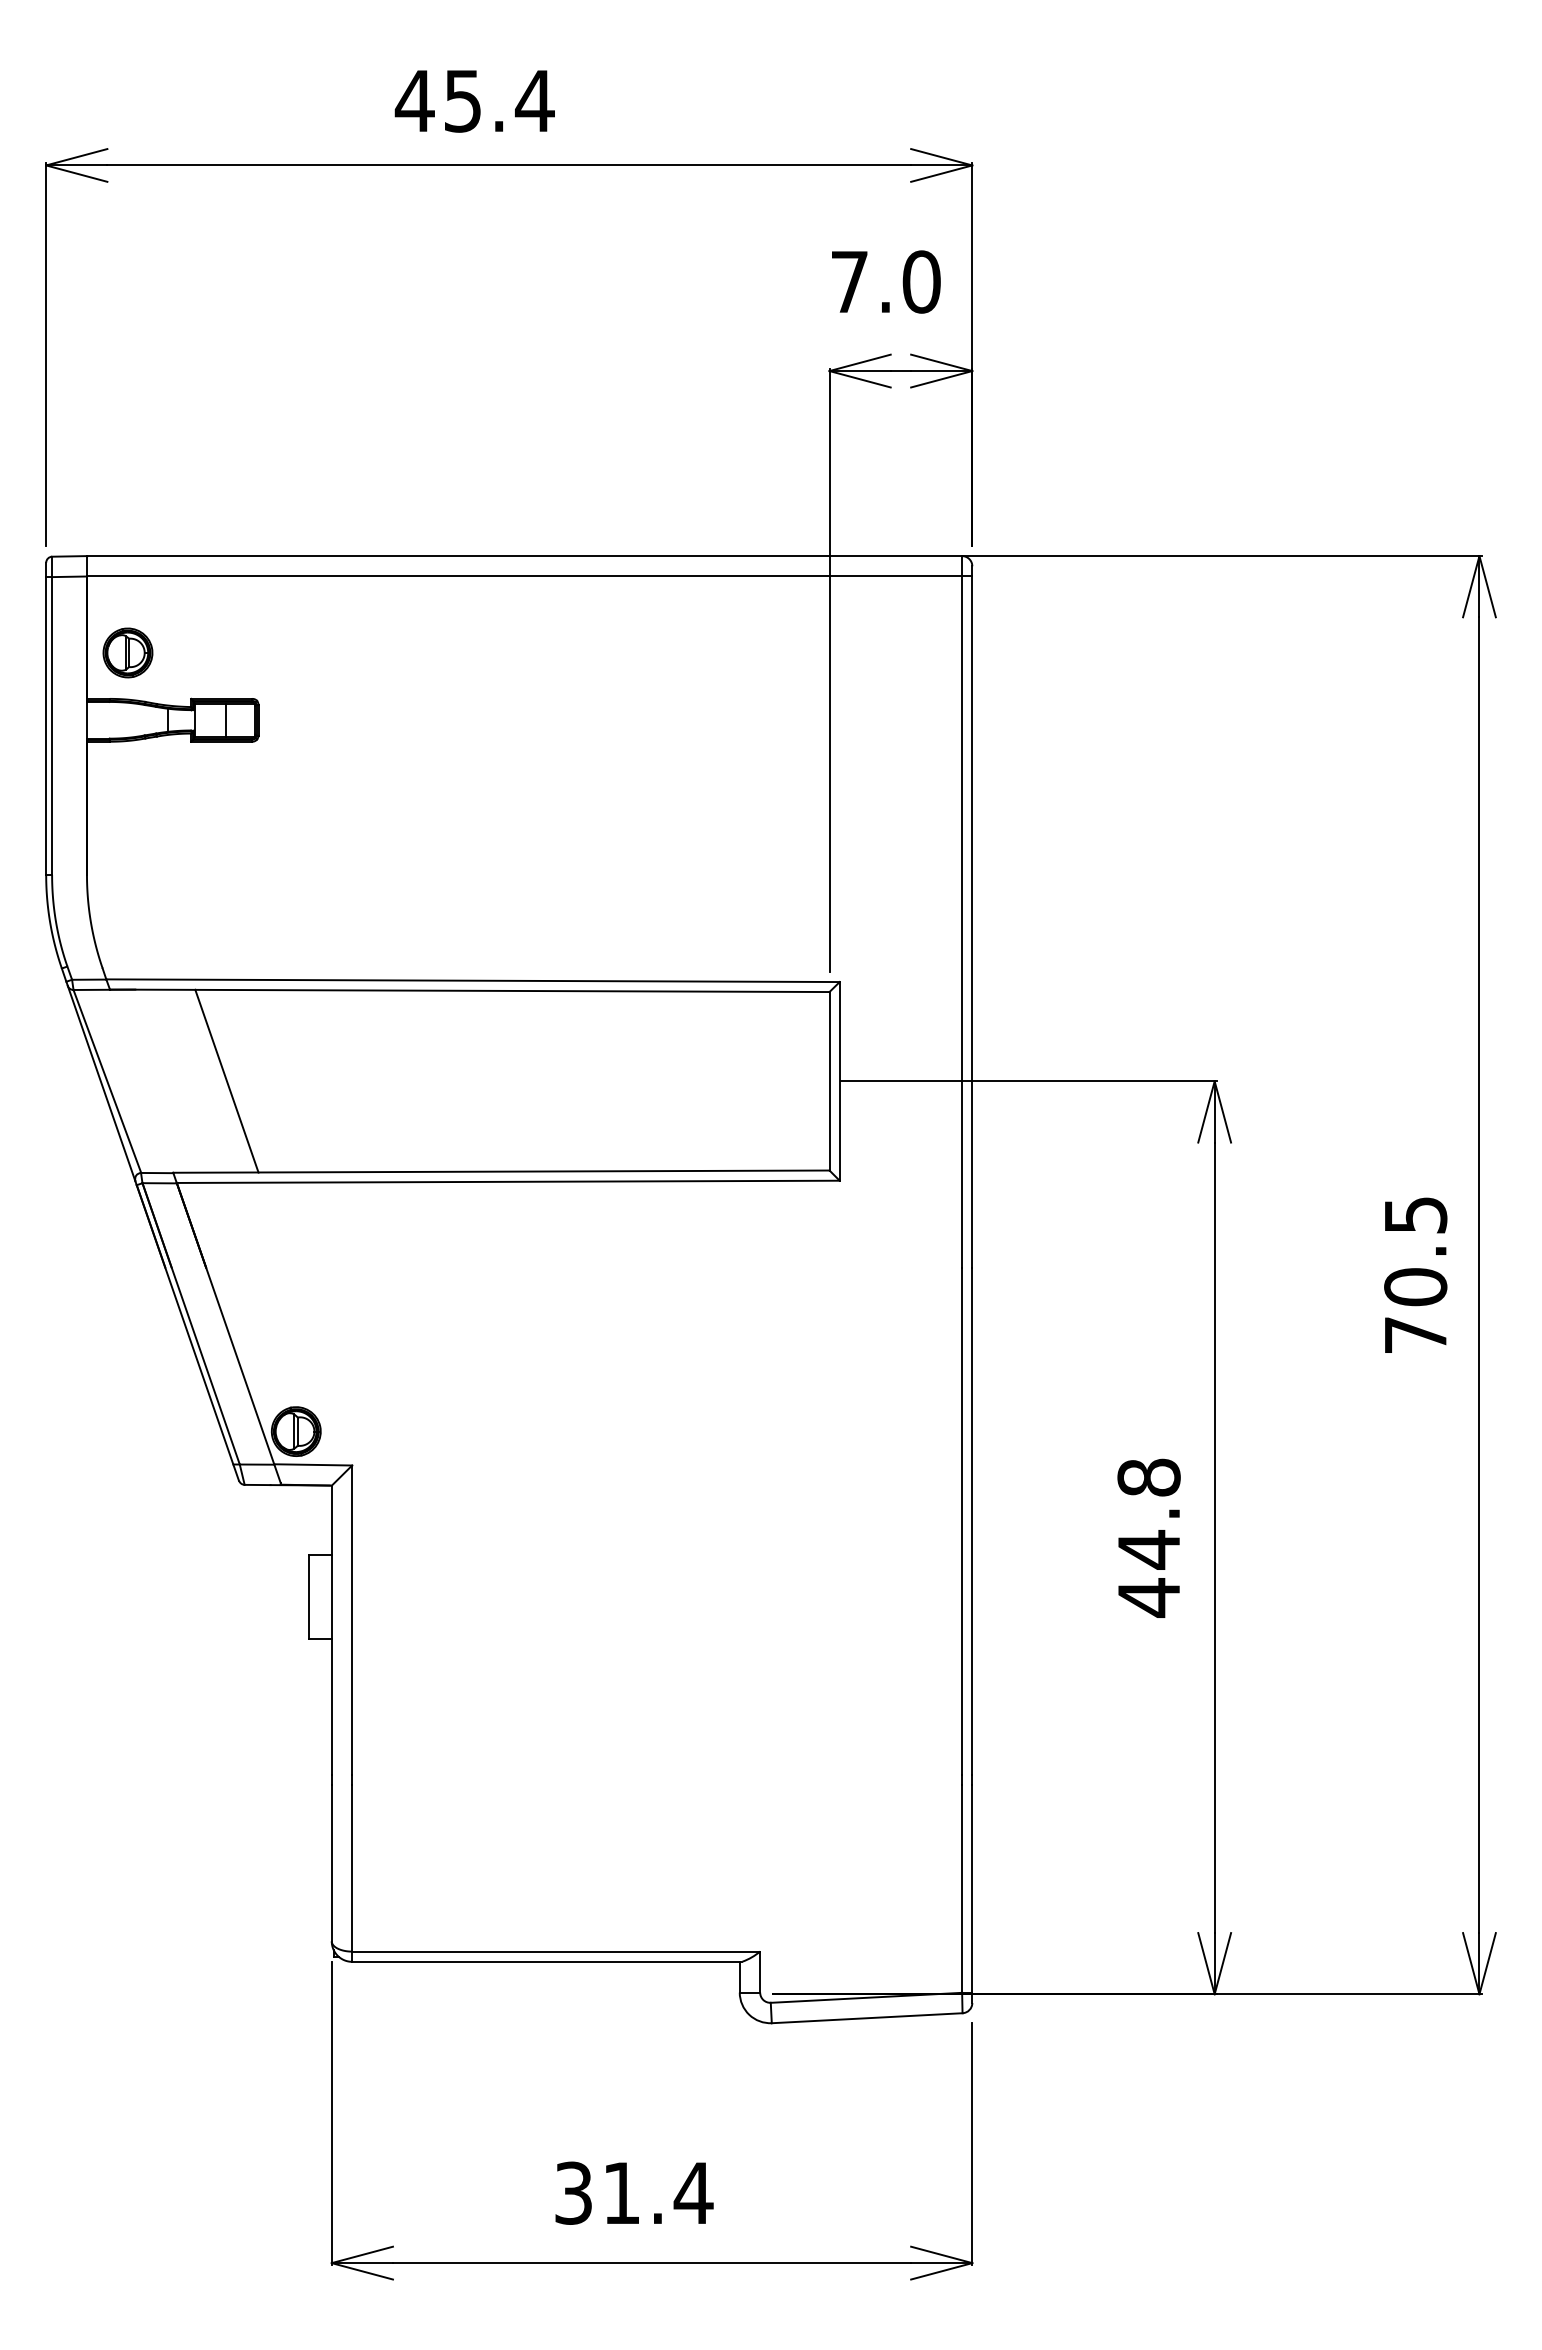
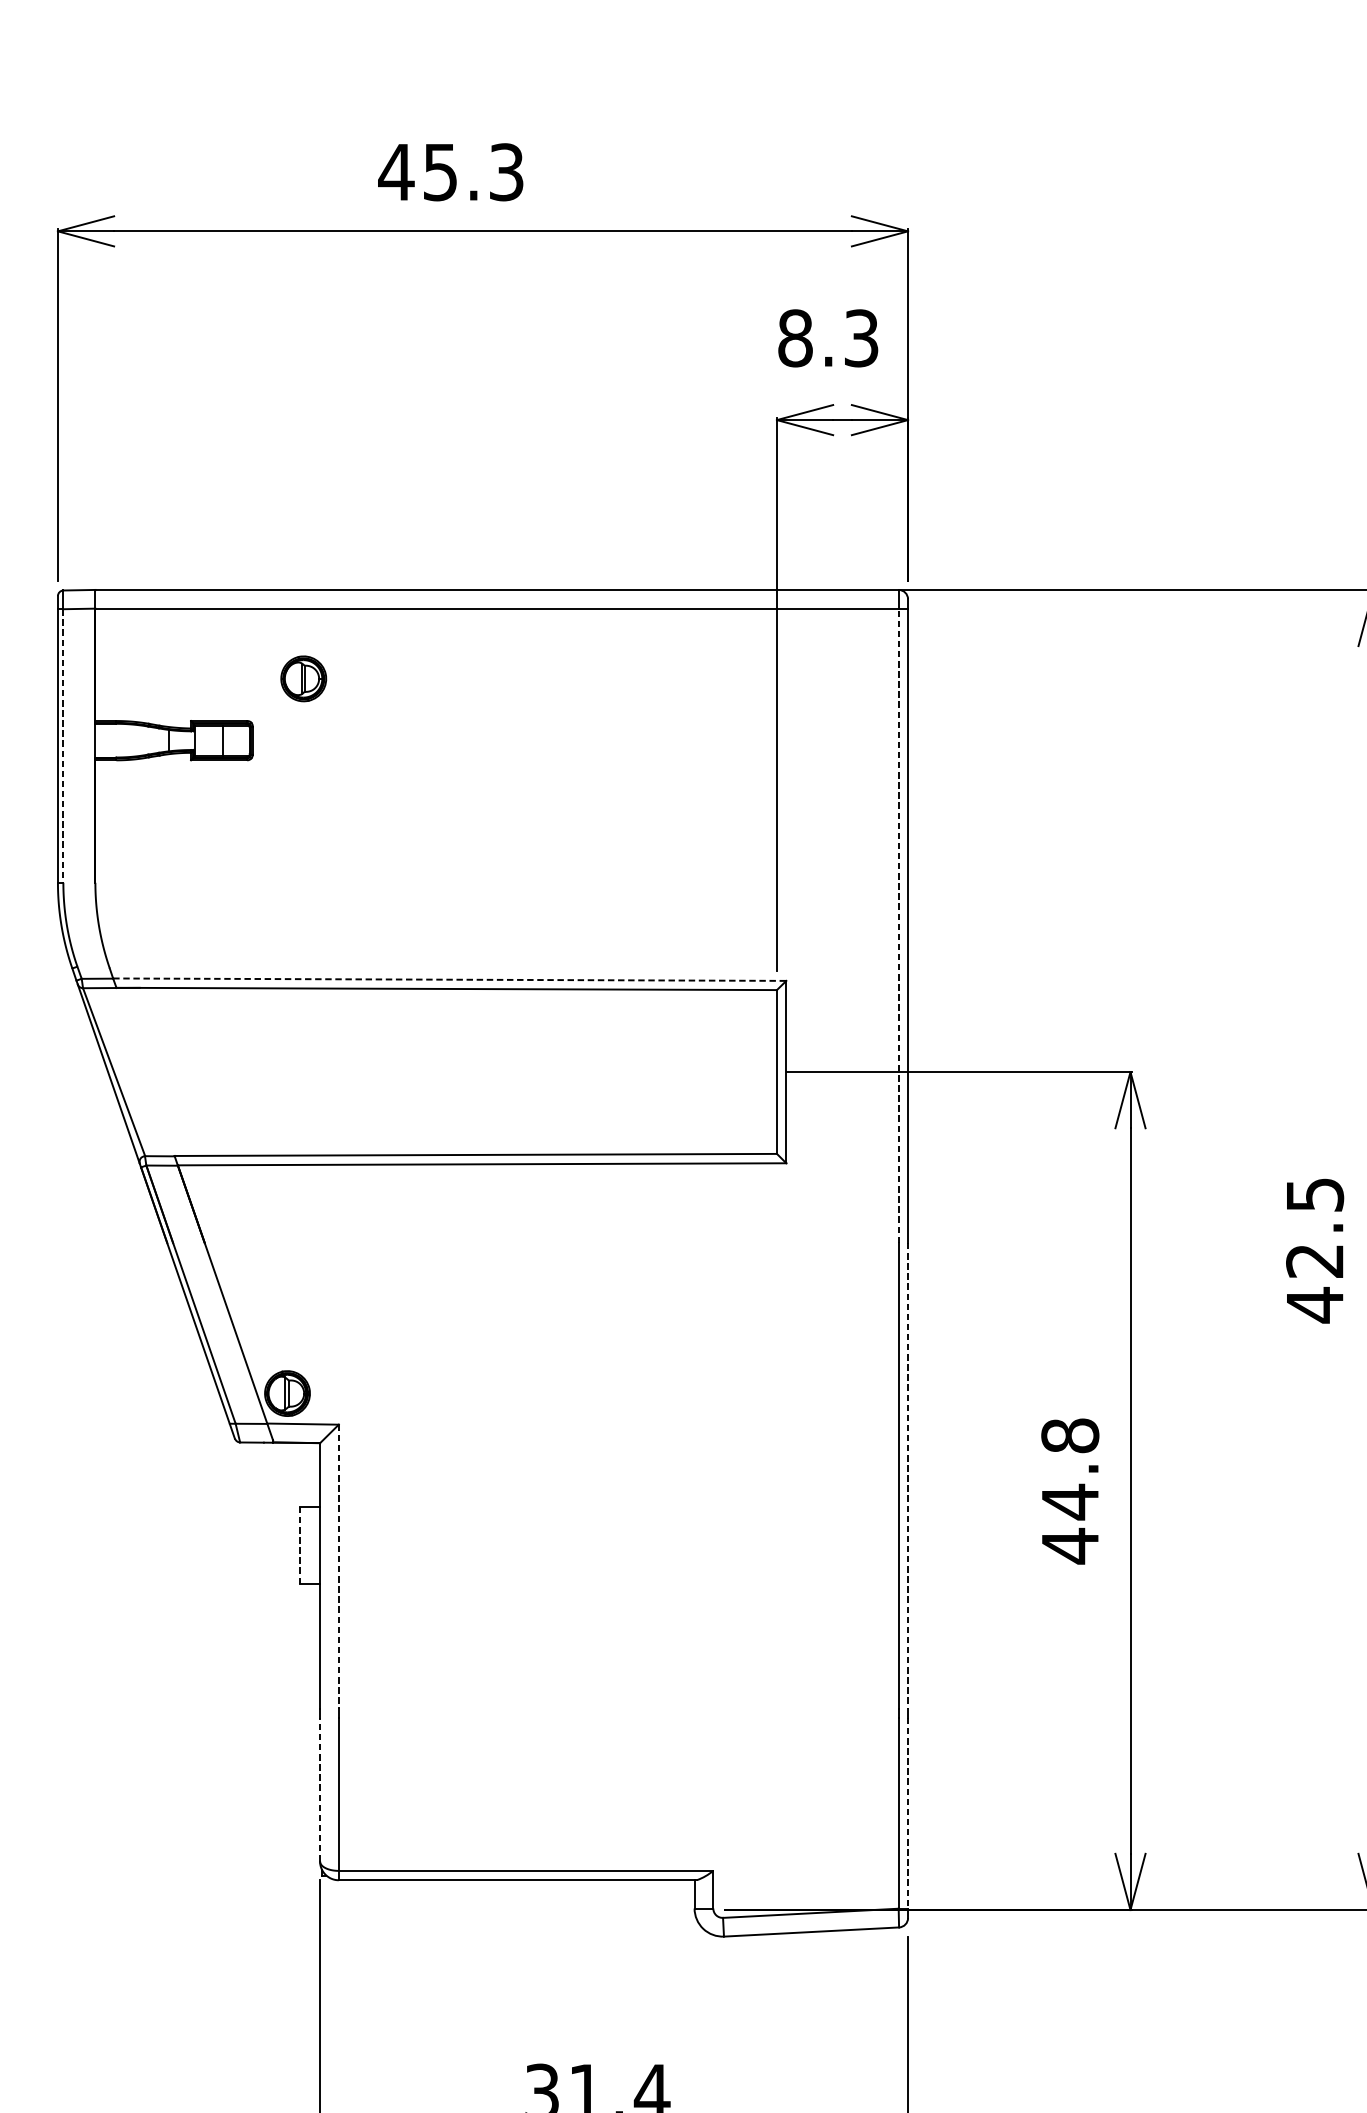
text: (534, 100) -> (506, 171), 45.4 -> 45.3
text: (885, 281) -> (828, 337), 7.0 -> 8.3
part: (127, 652) -> (303, 678), moved
line: (52, 726) -> (63, 746), solid -> dashed
line: (962, 922) -> (899, 926), solid -> dashed
line: (473, 980) -> (450, 979), solid -> dashed
line: (226, 1080) -> (223, 1071), removed
text: (1415, 1311) -> (1314, 1283), 70.5 -> 42.5
line: (972, 1521) -> (908, 1476), solid -> dashed
line: (309, 1596) -> (299, 1544), solid -> dashed
line: (352, 1620) -> (339, 1566), solid -> dashed
line: (331, 1862) -> (319, 1789), solid -> dashed
line: (972, 1888) -> (908, 1812), solid -> dashed

